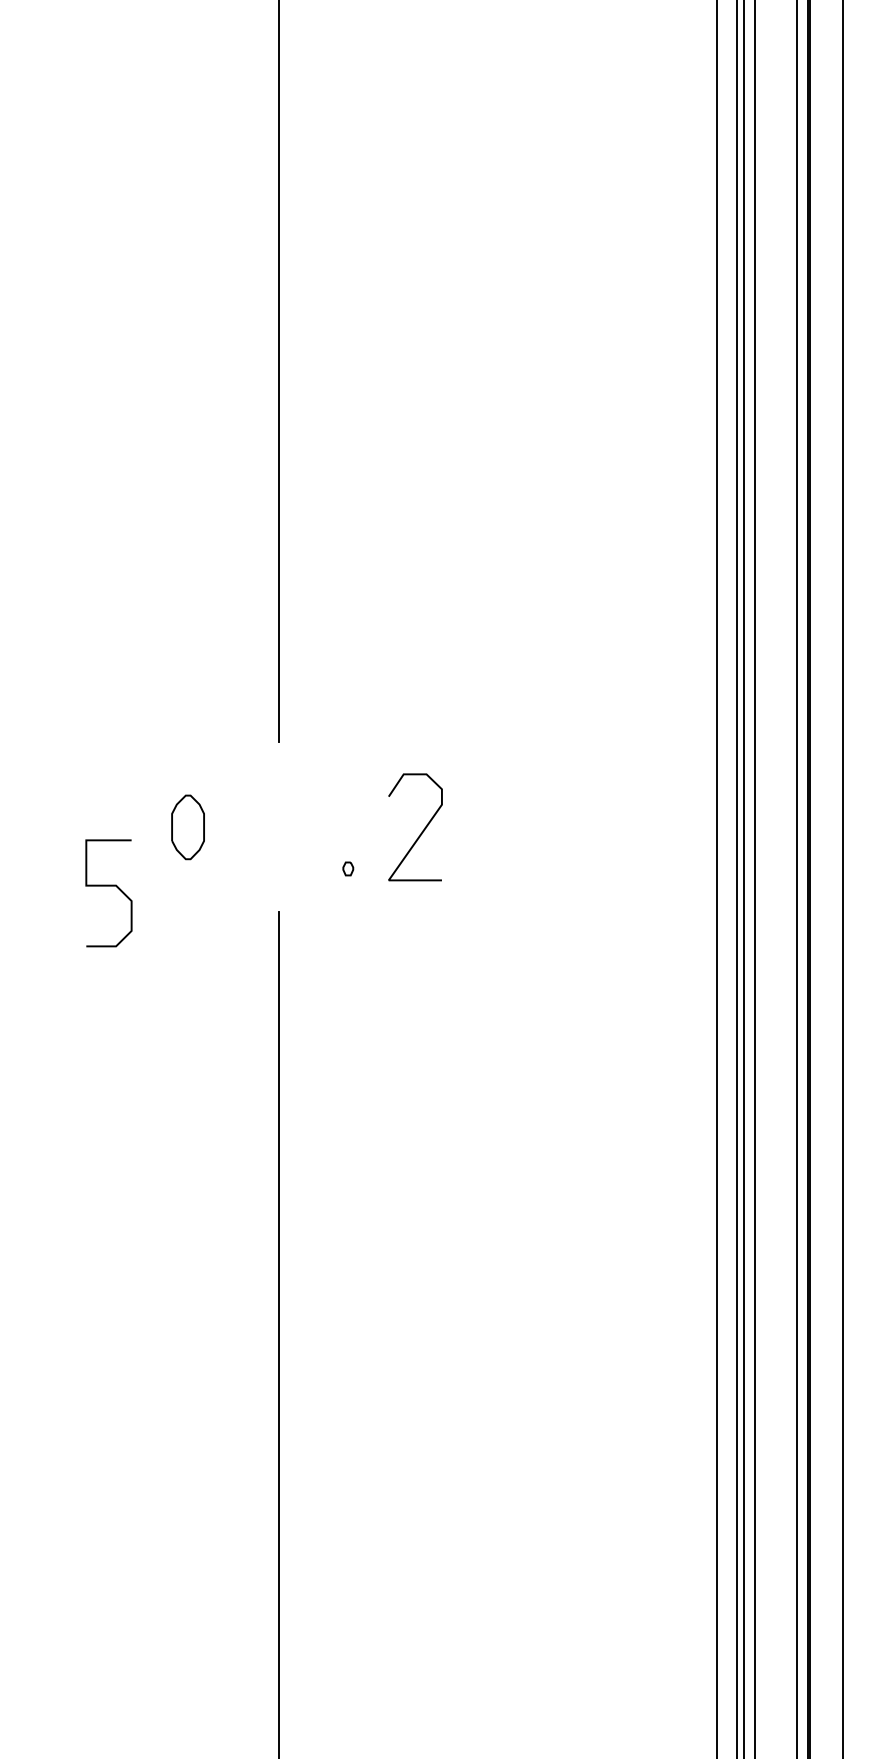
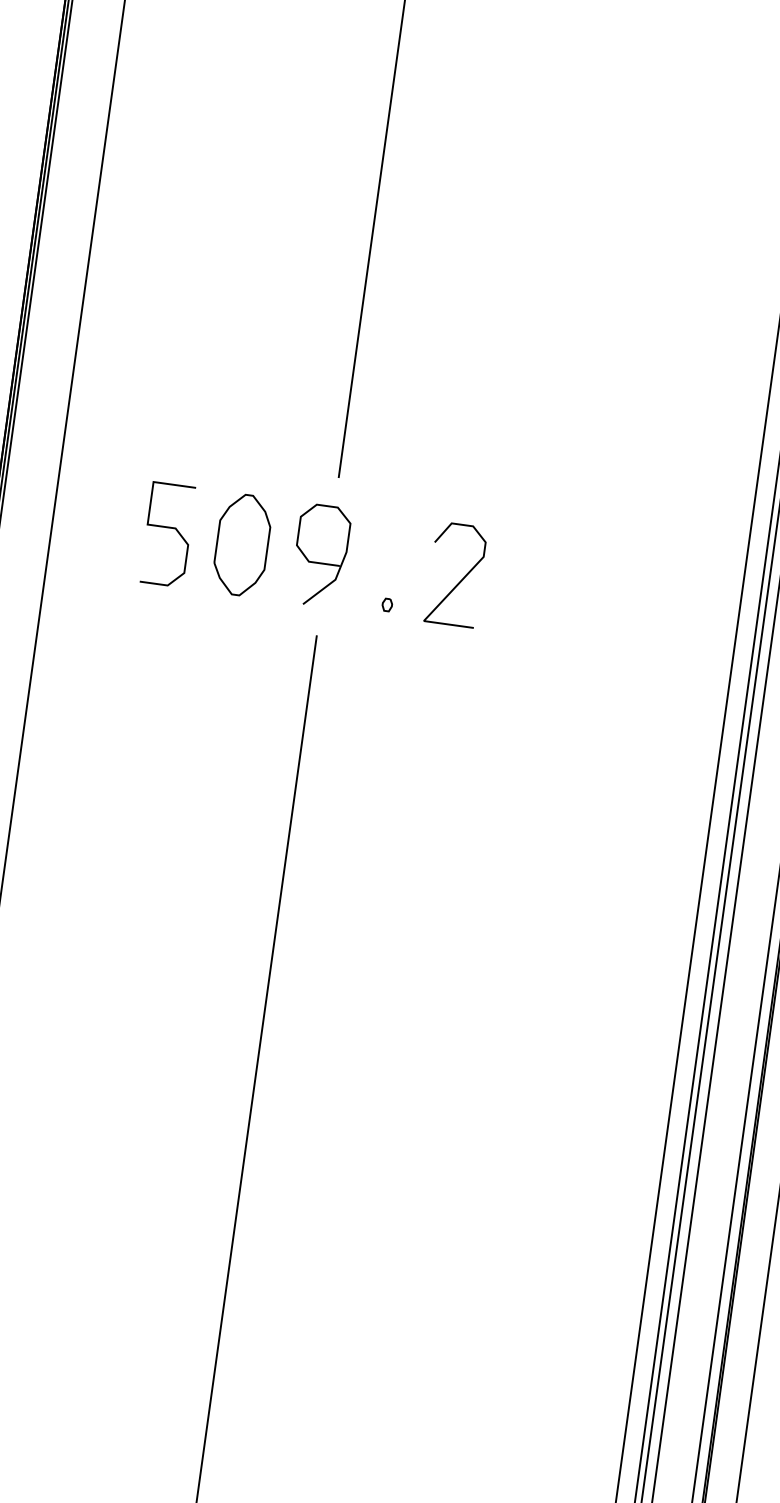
part: (187, 827) -> (241, 545), size x1.67
curve: (271, 834) -> (319, 562), added
curve: (108, 886) -> (168, 528), moved

